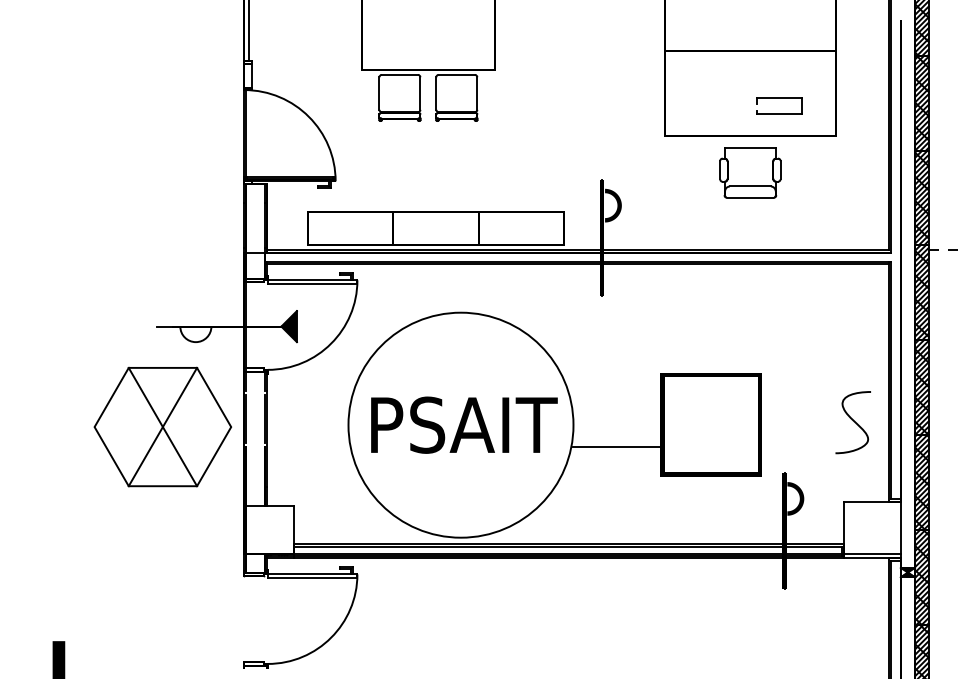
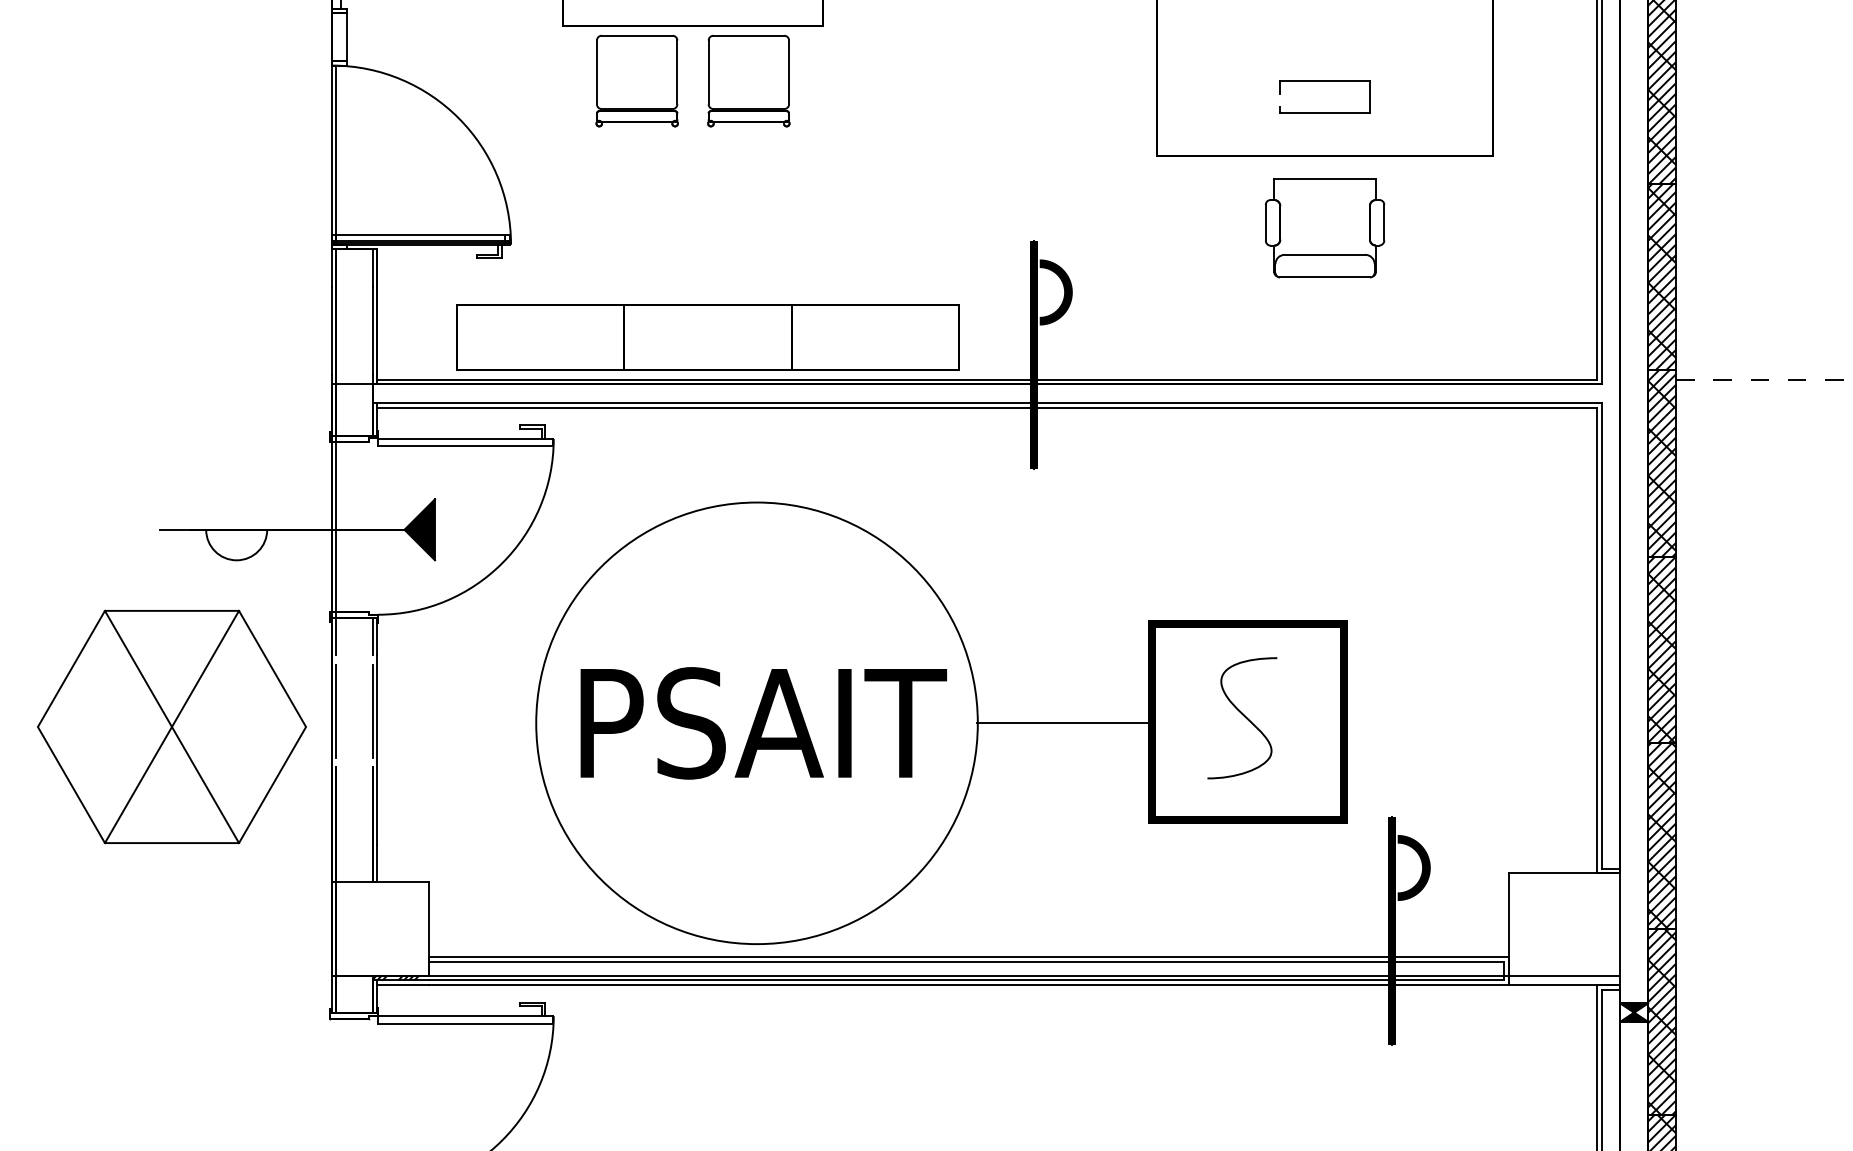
part: (779, 98) -> (1325, 82), moved
curve: (853, 421) -> (1242, 716), moved
line: (617, 447) -> (1064, 723), moved

